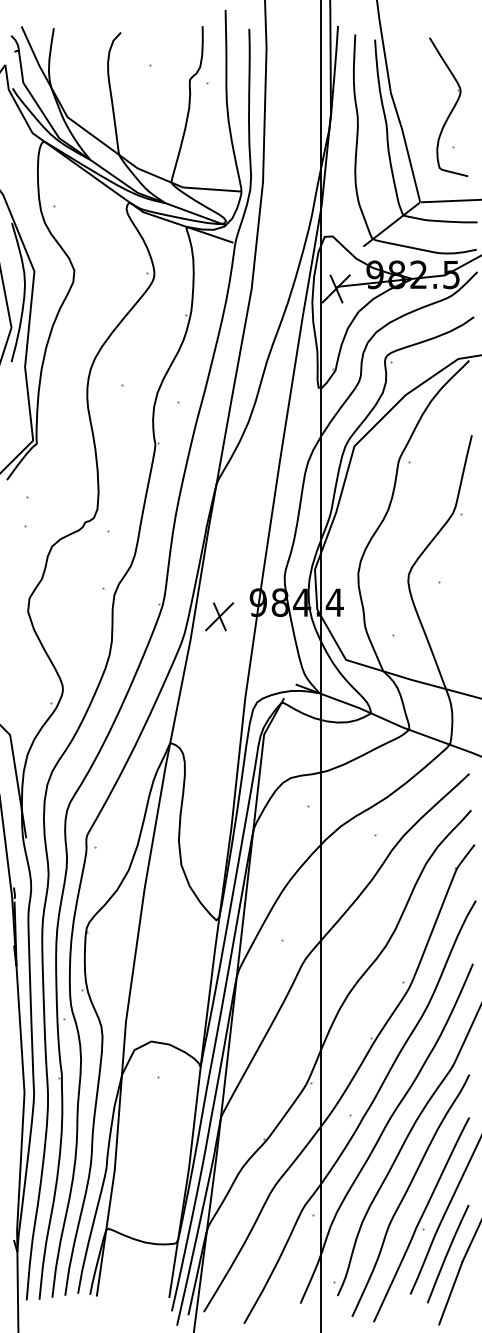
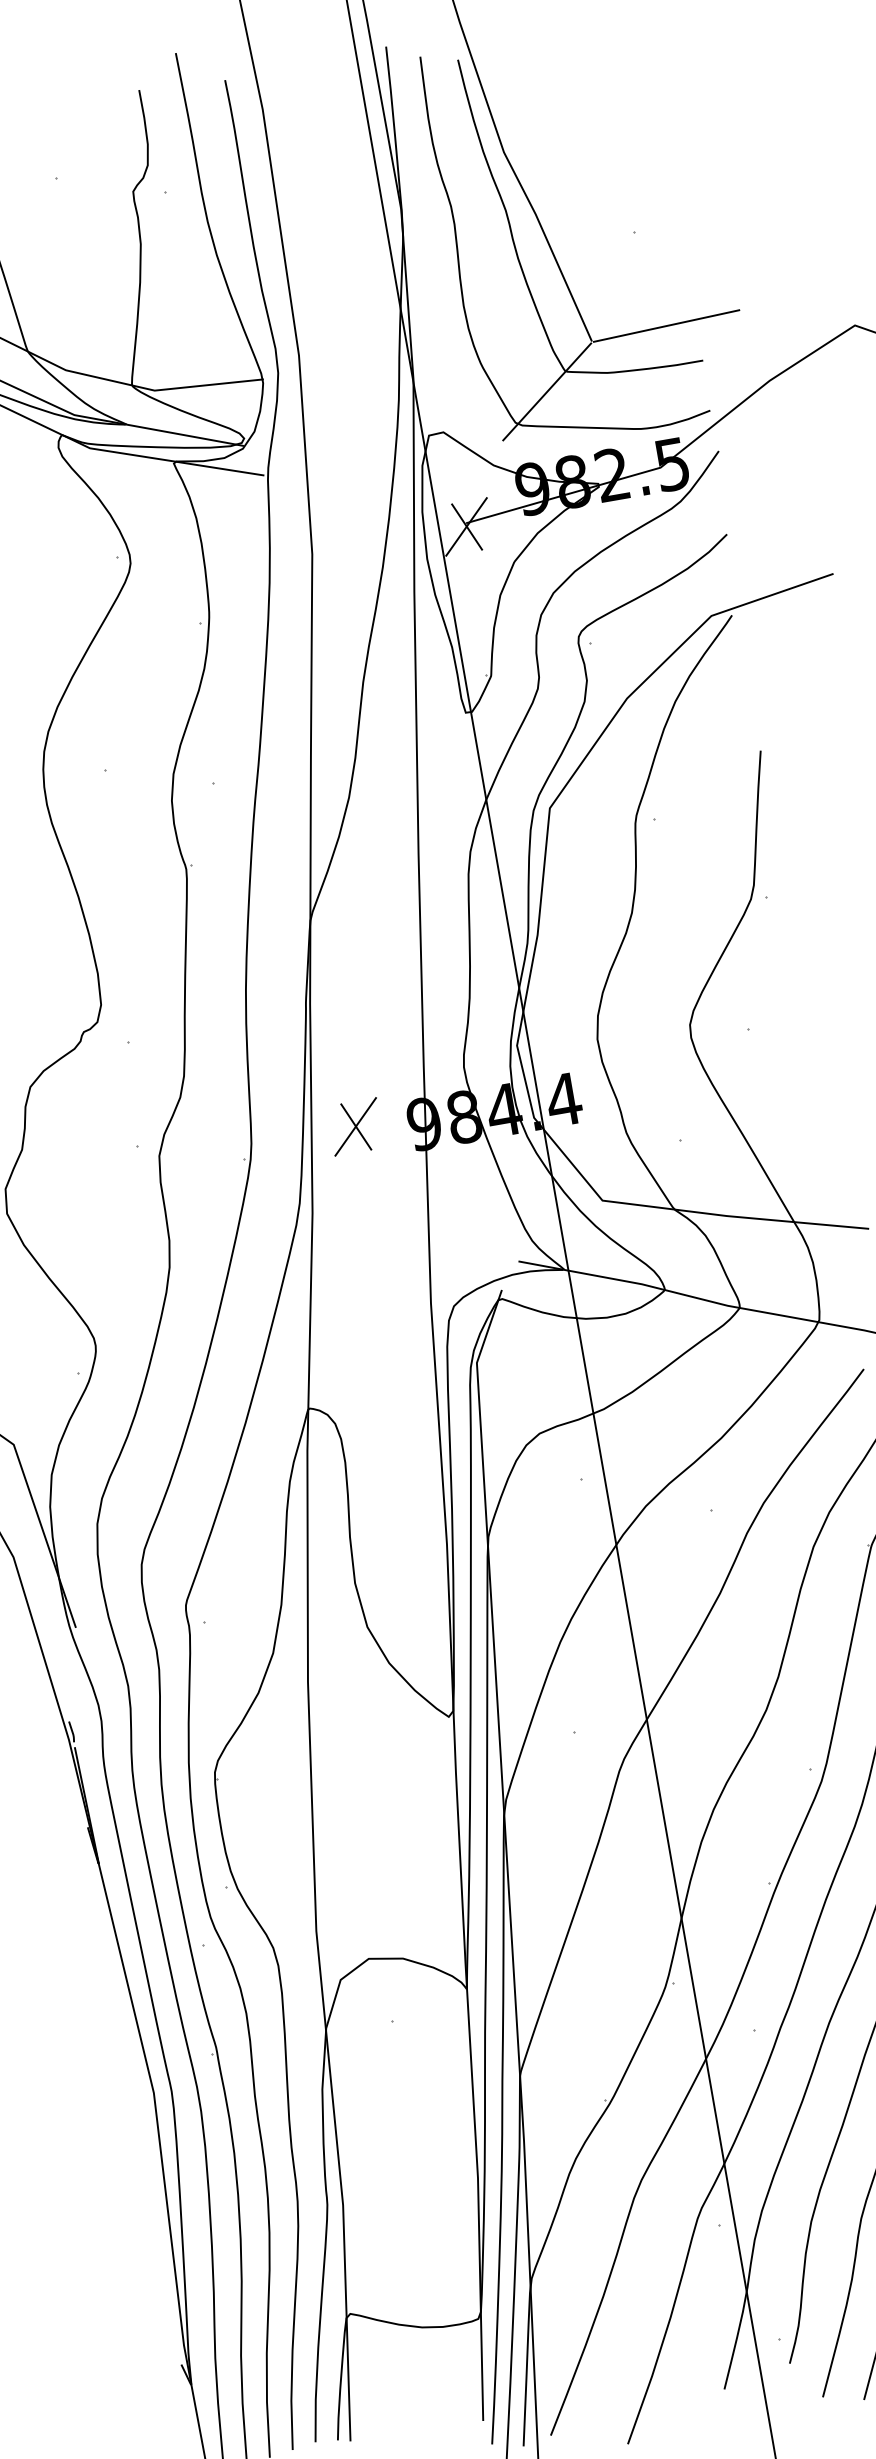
part: (448, 107) -> (613, 160), removed
part: (219, 616) -> (355, 1126), moved

